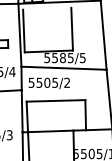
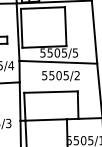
line: (46, 8) -> (42, 7), added
text: (63, 57) -> (57, 52), 5585/5 -> 5505/5
text: (48, 83) -> (60, 76), moved

